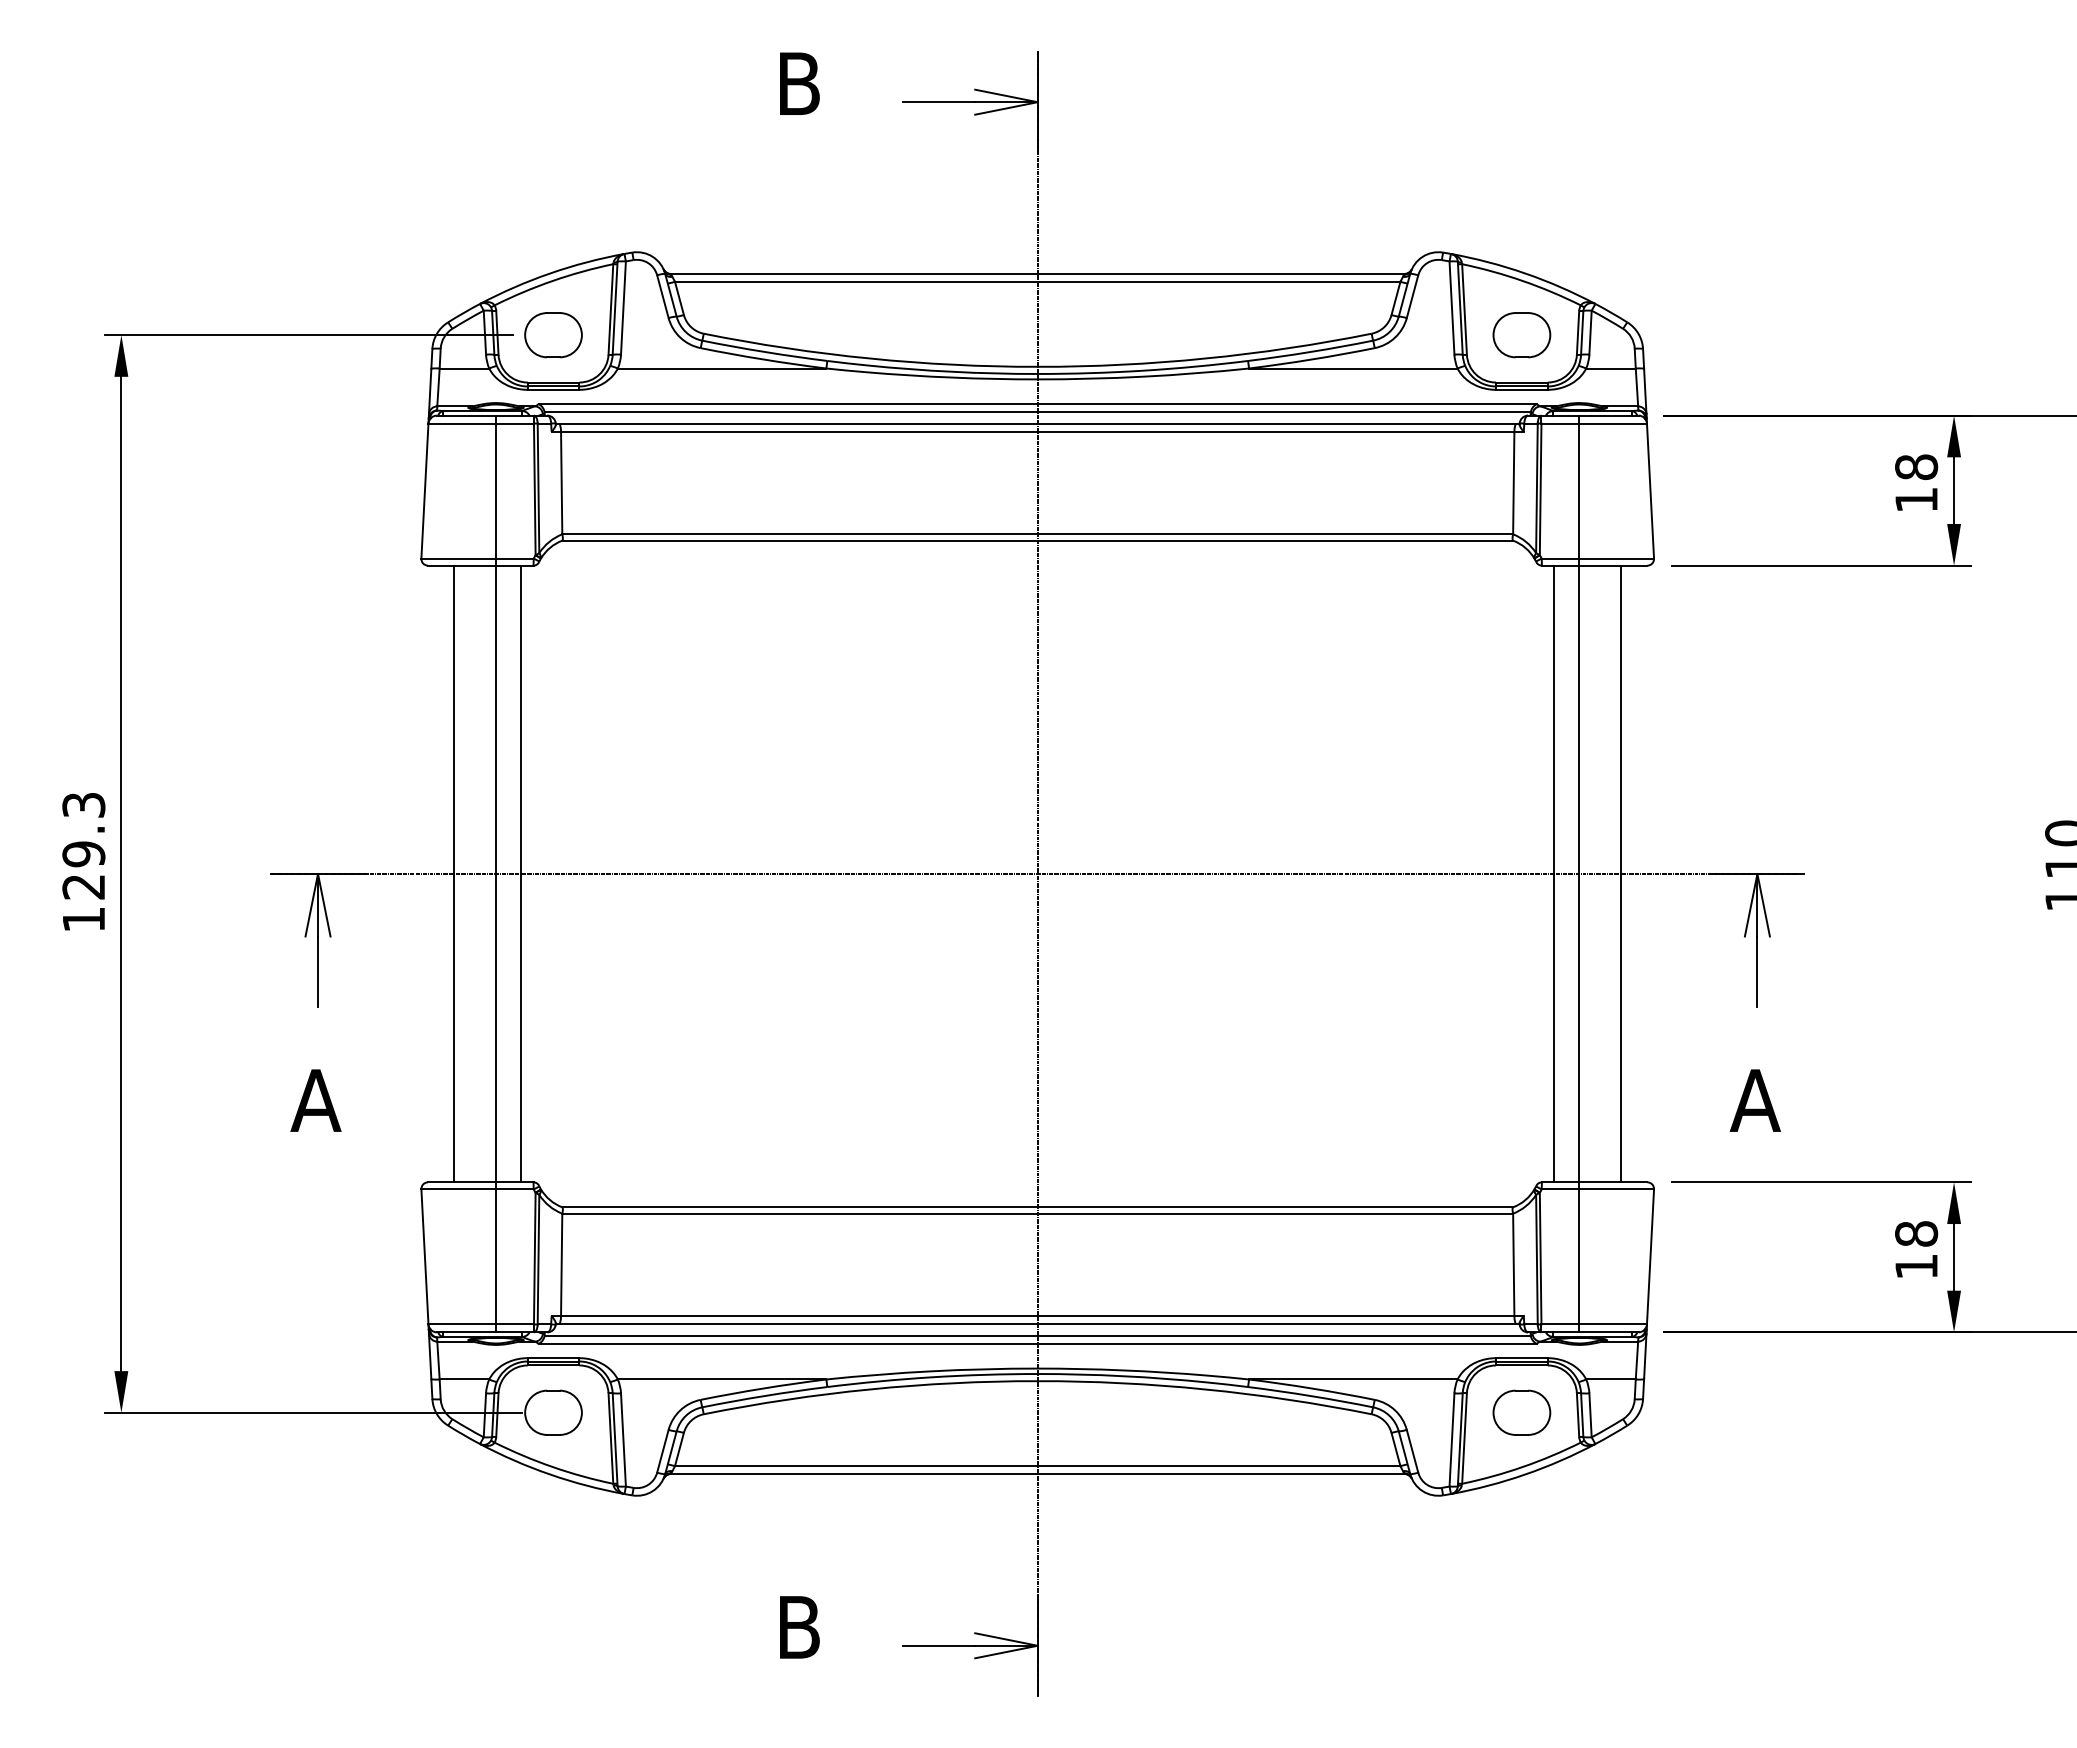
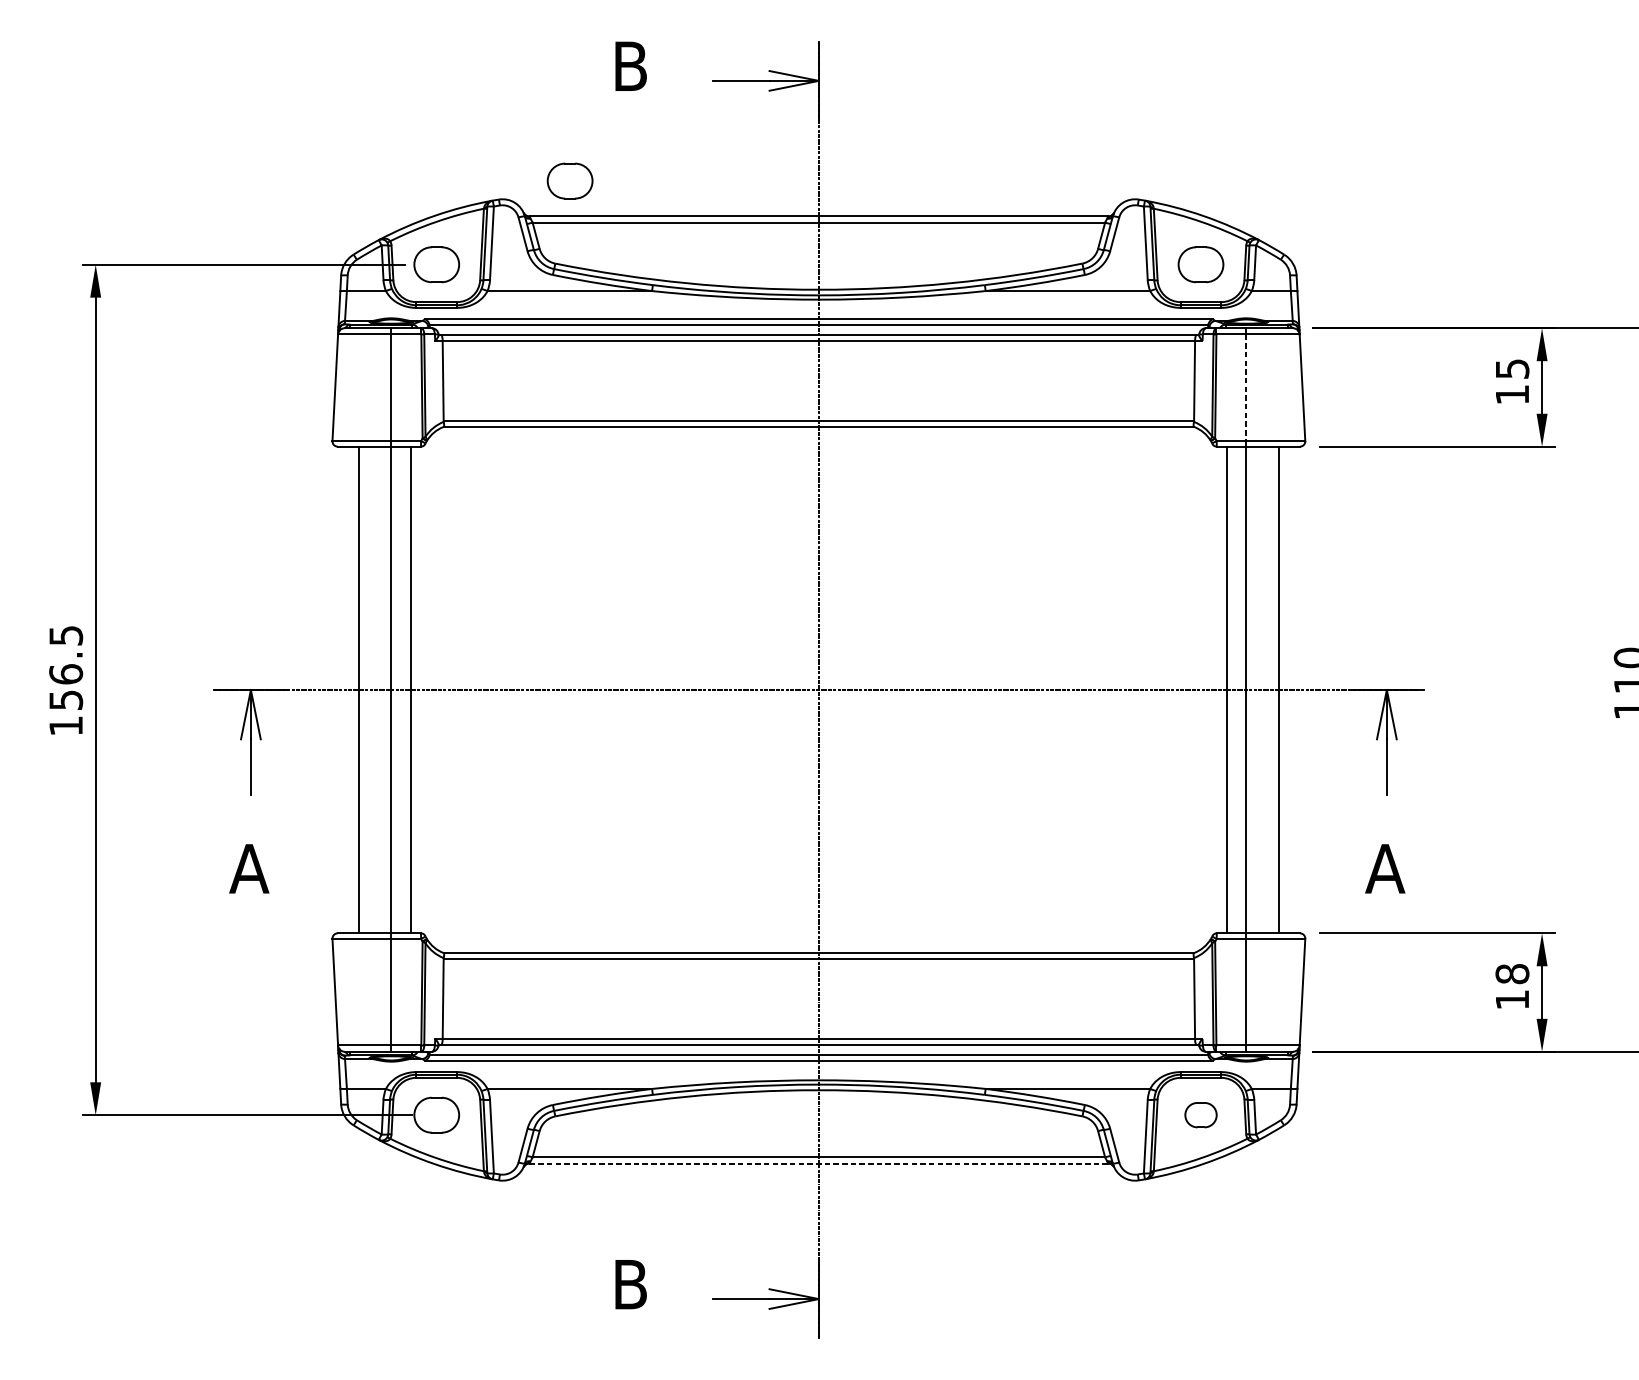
part: (722, 229) -> (570, 181), added
text: (1916, 467) -> (1512, 369), 18 -> 15
line: (1579, 491) -> (1246, 388), solid -> dashed
text: (83, 846) -> (65, 668), 129.3 -> 156.5
part: (1521, 1412) -> (1200, 1114), size x0.7
line: (1037, 1474) -> (818, 1163), solid -> dashed

